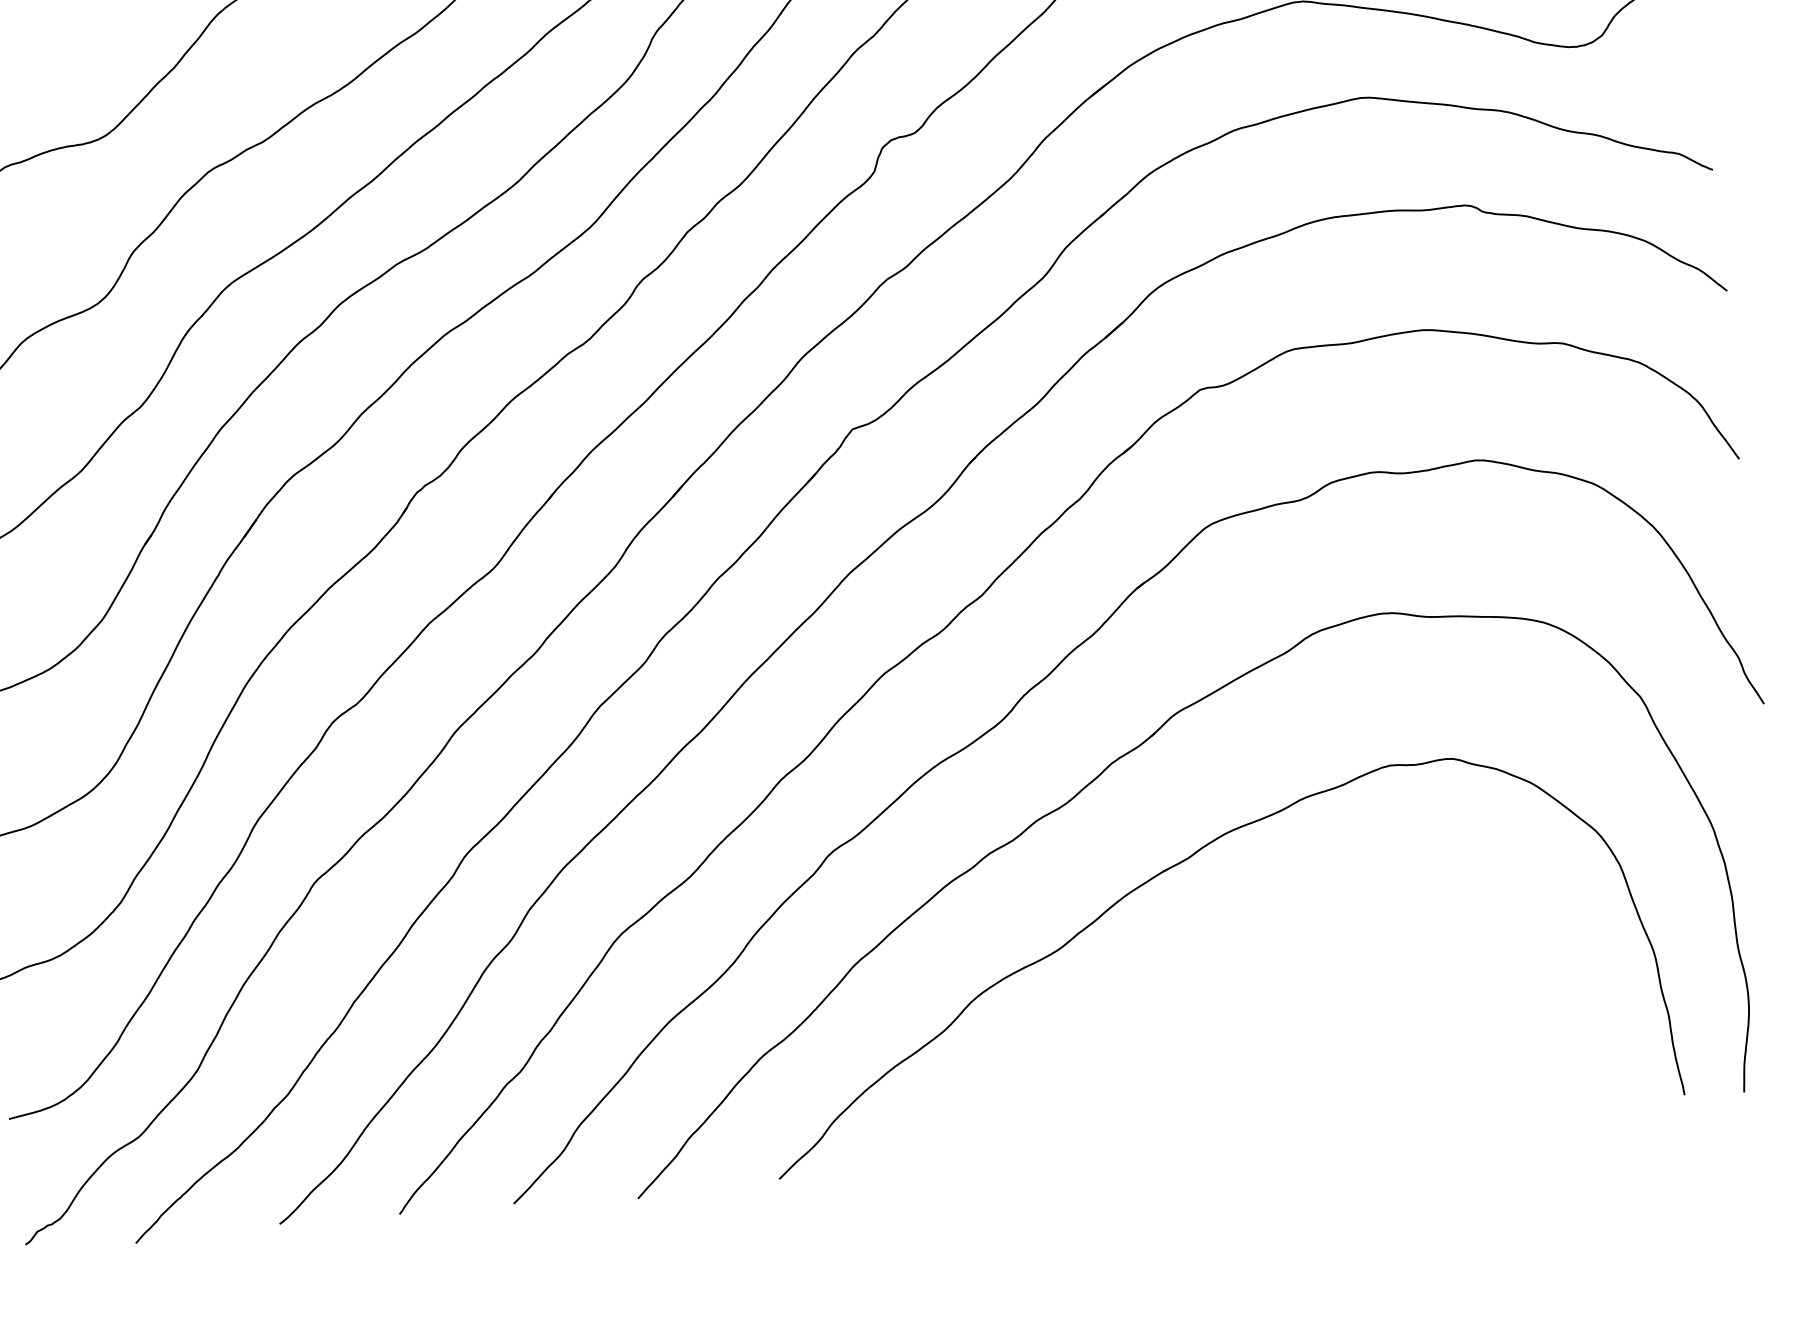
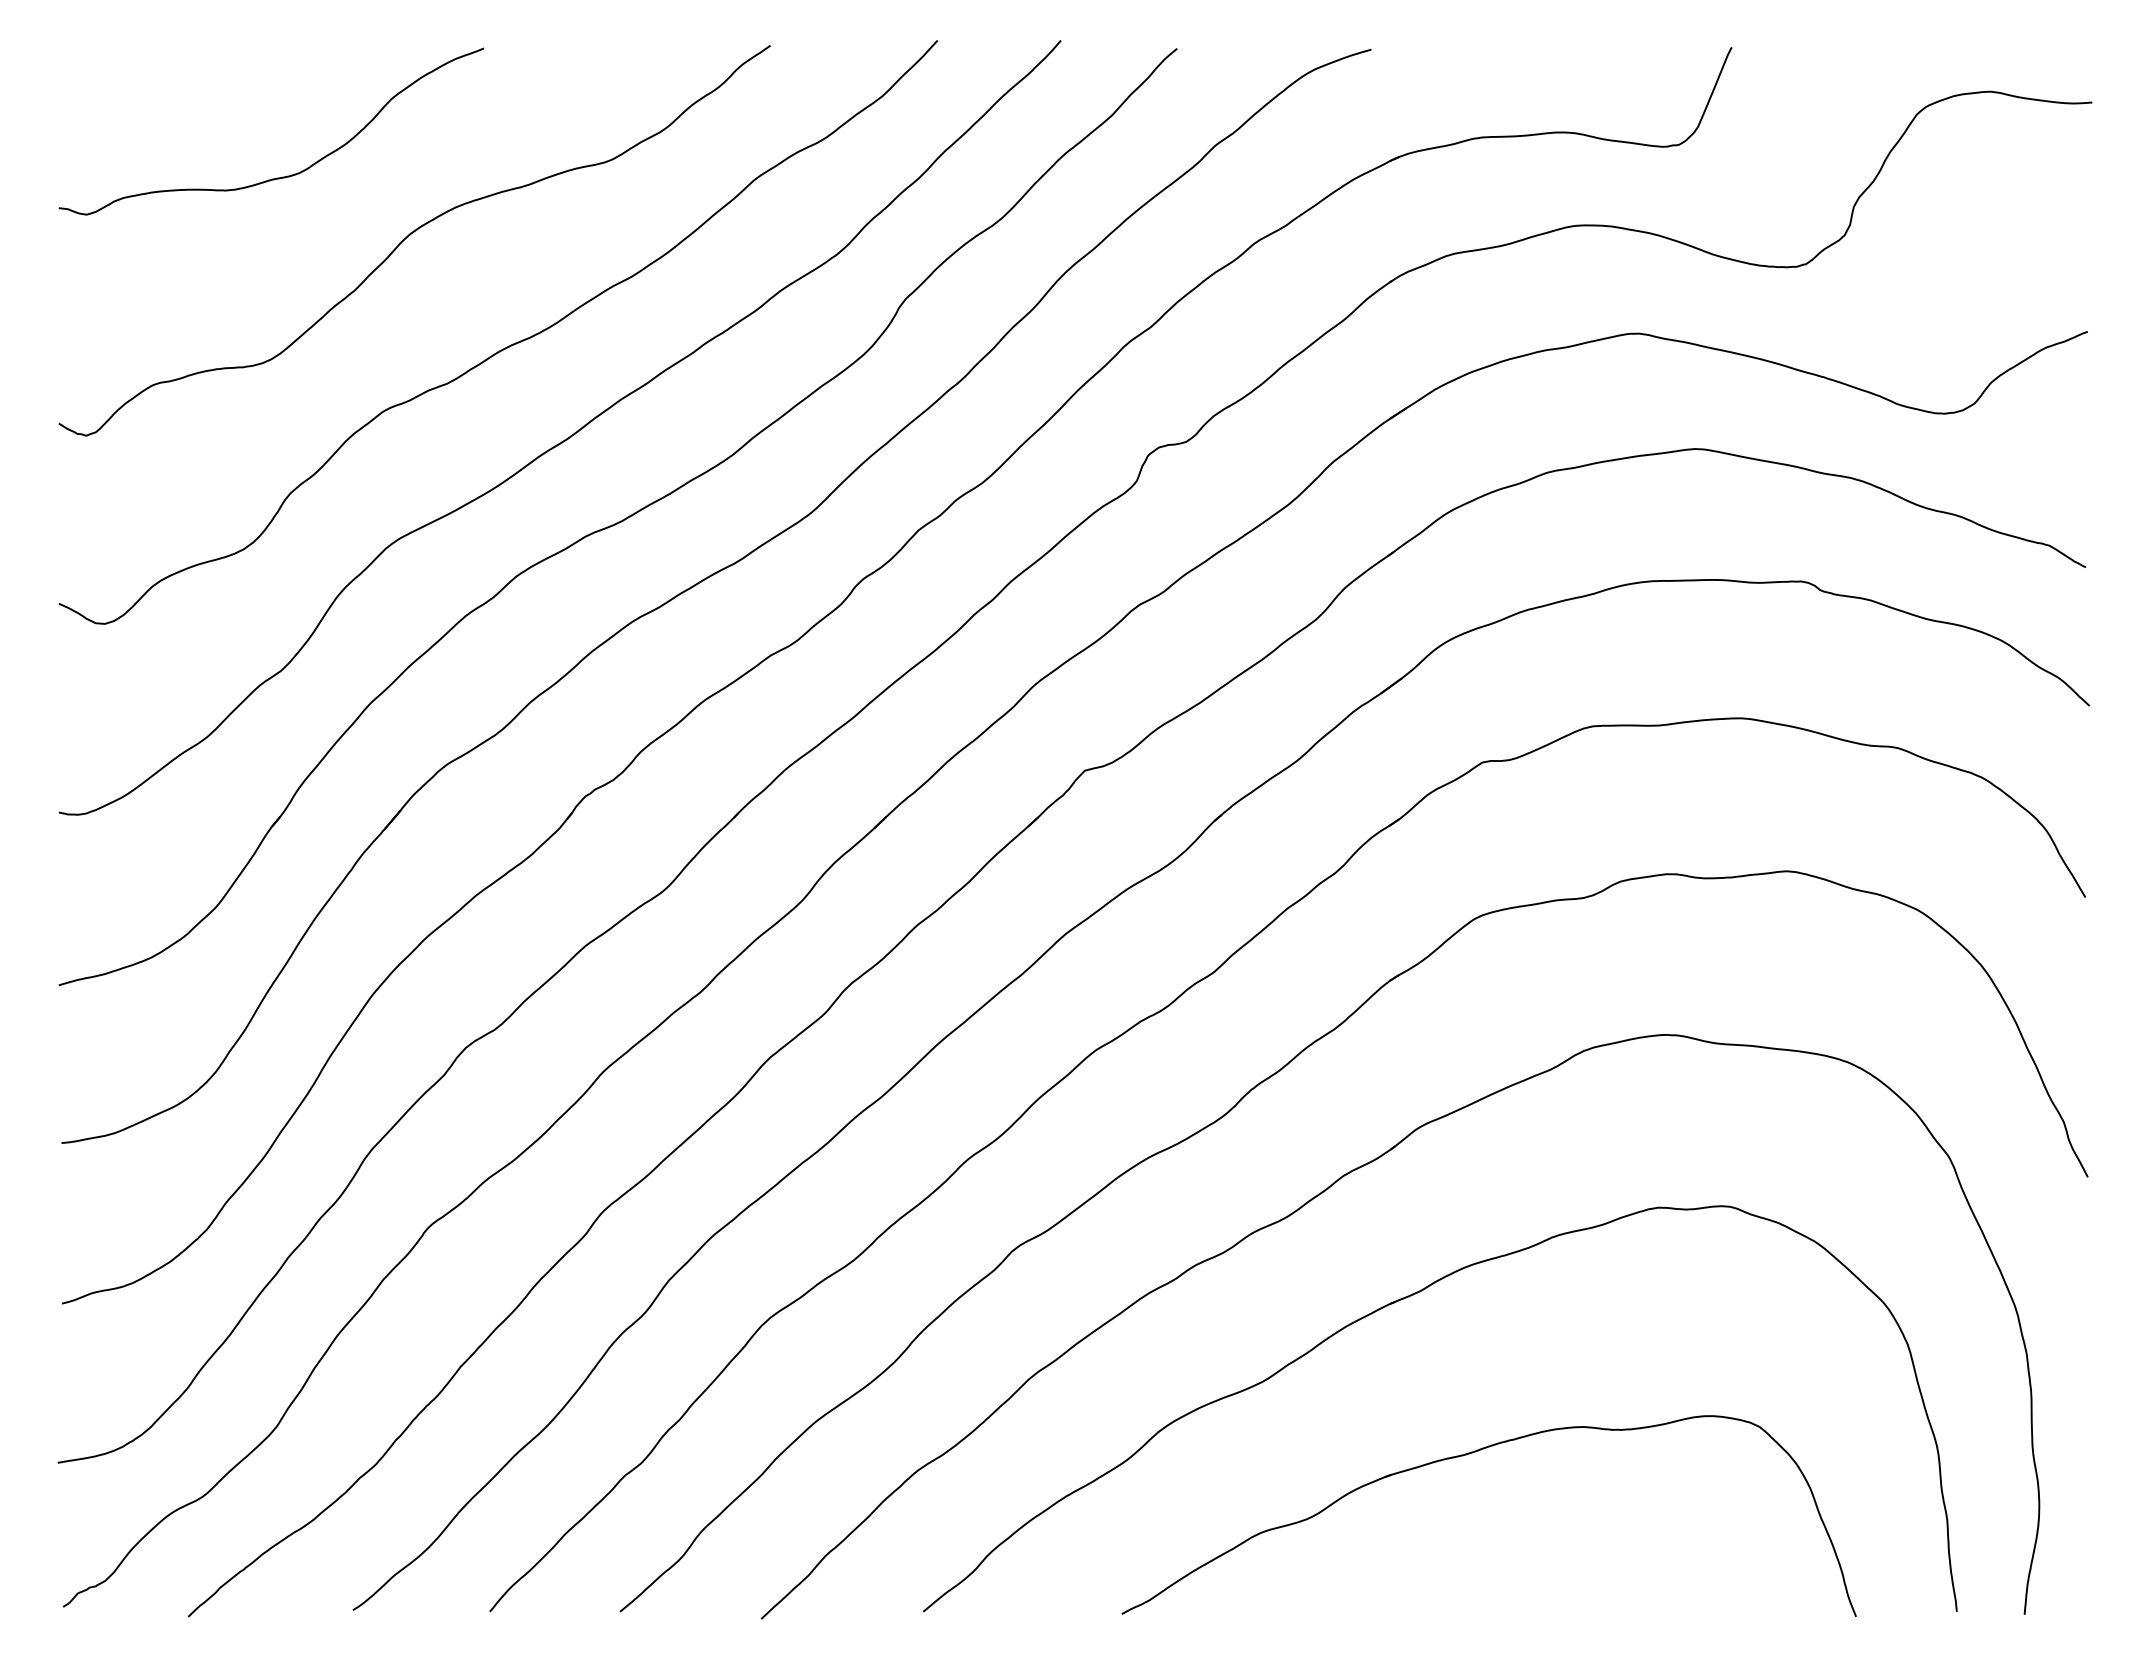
part: (1244, 997) -> (1469, 1454), added

